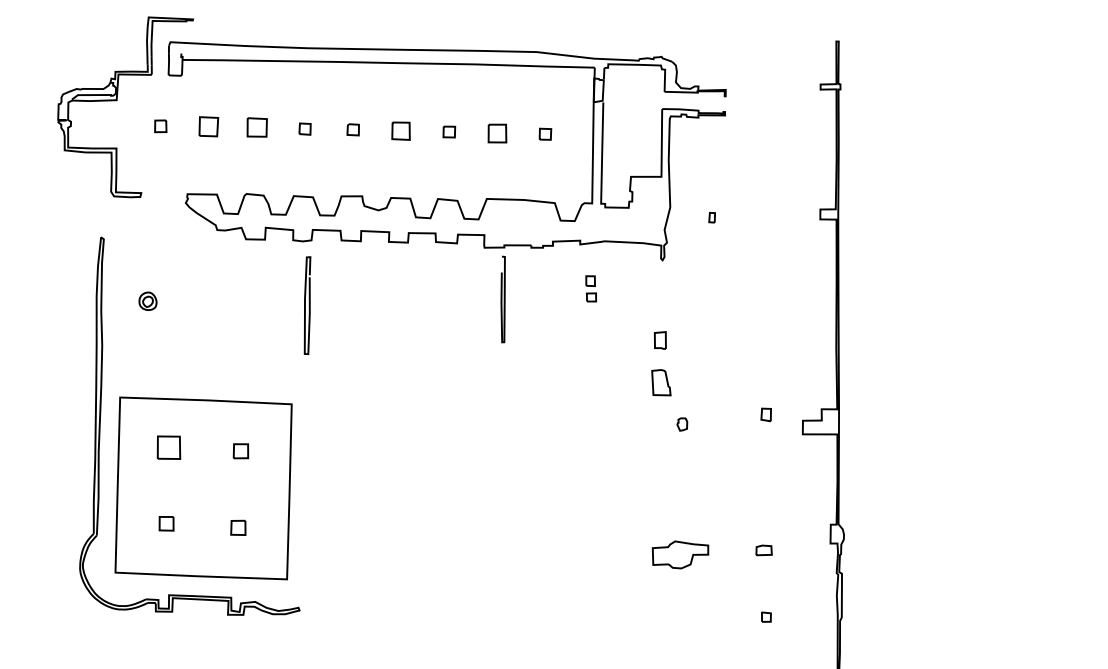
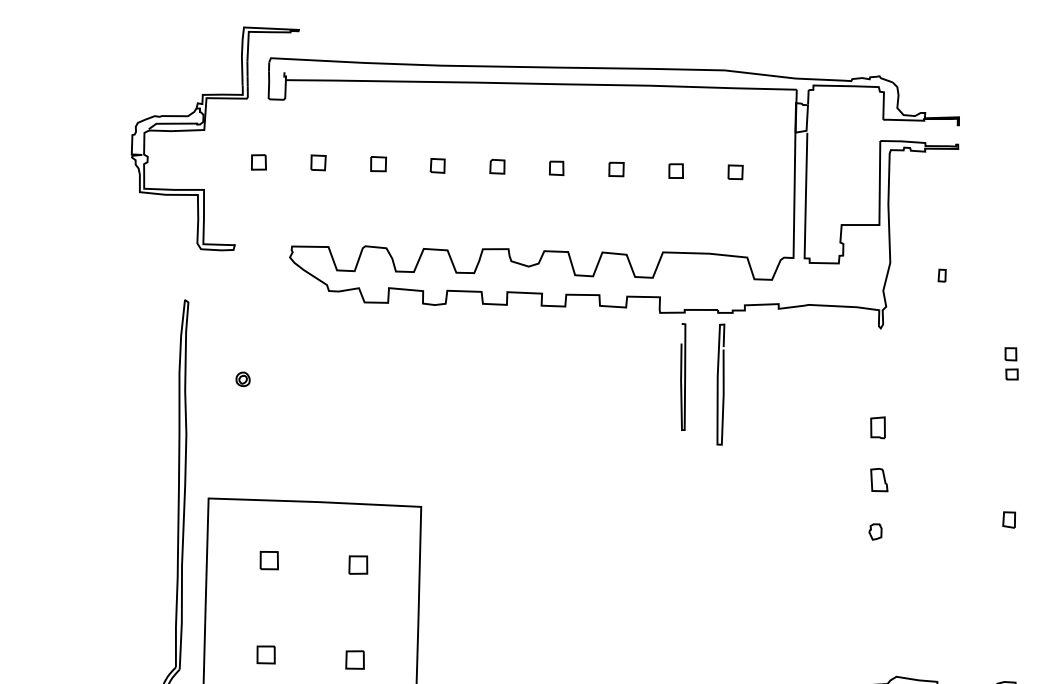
part: (208, 126) -> (318, 162), size x0.62
part: (257, 127) -> (378, 163), size x0.62
part: (400, 130) -> (555, 167), size x0.62
part: (497, 132) -> (676, 170), size x0.62
part: (590, 288) -> (1010, 363), moved
part: (147, 301) -> (242, 379), size x0.62
curve: (308, 305) -> (722, 384), moved
part: (661, 382) -> (879, 479), size x0.71
part: (682, 424) -> (875, 531), moved
part: (169, 447) -> (269, 560), size x0.62

